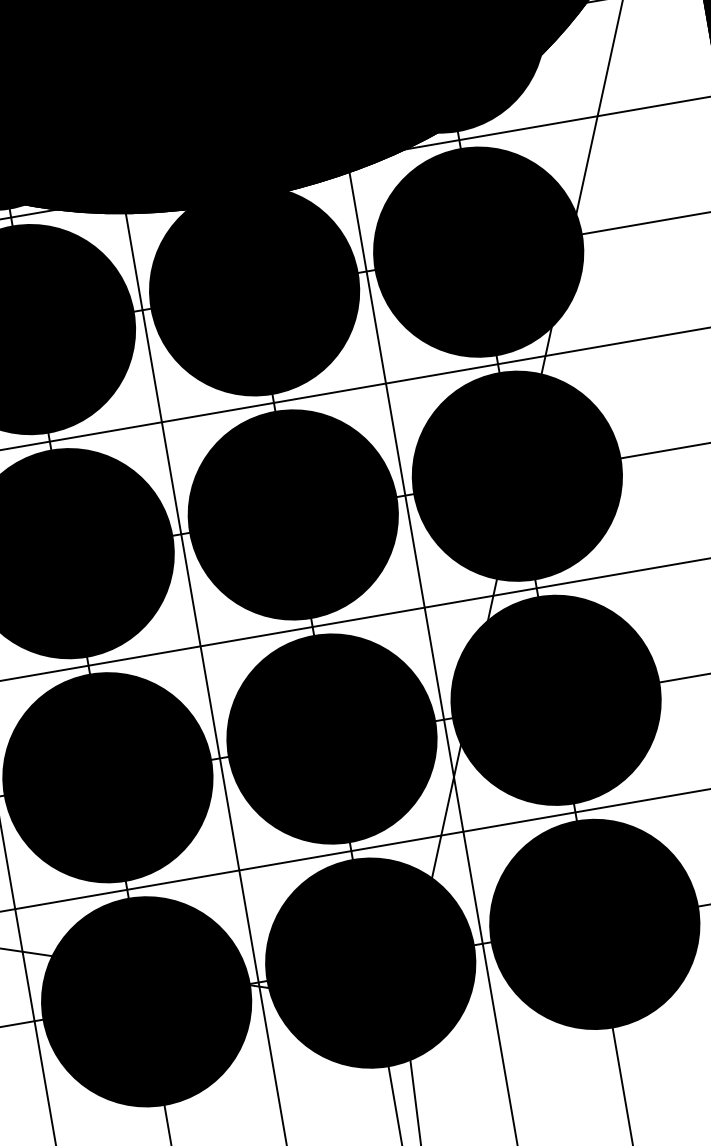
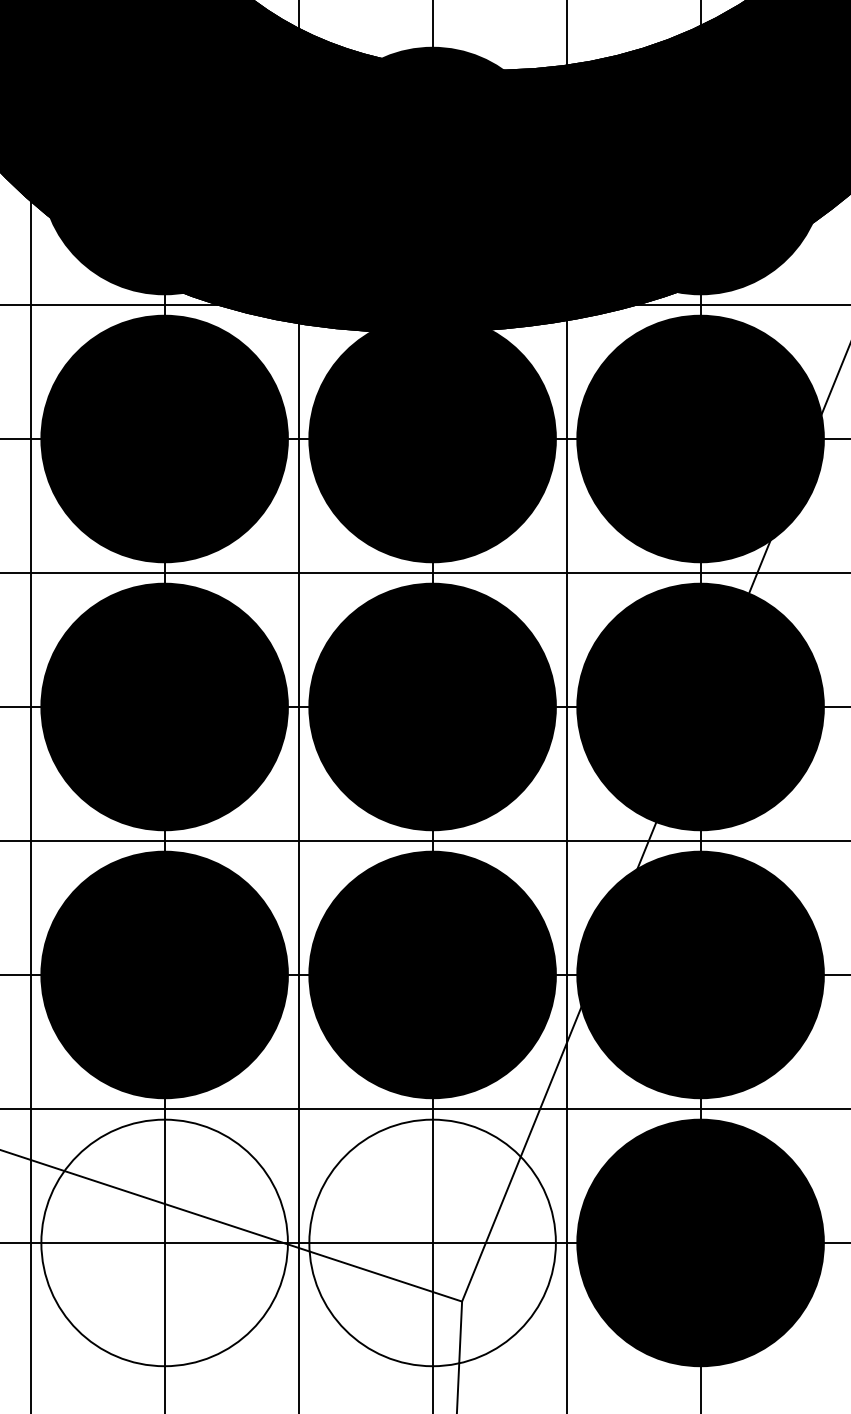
fill: (370, 962) -> (432, 1242), removed
fill: (146, 1001) -> (164, 1242), removed

